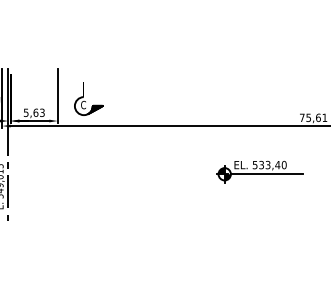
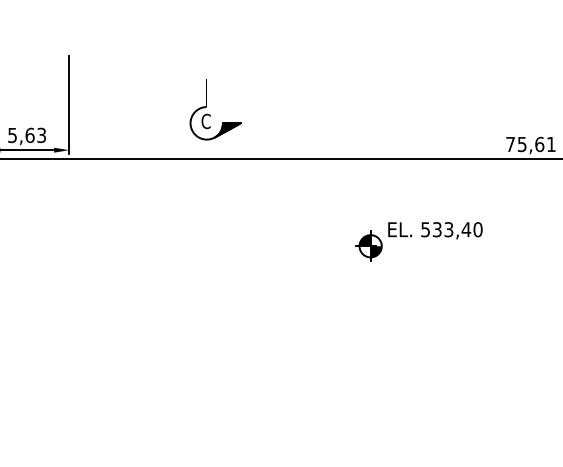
part: (88, 98) -> (215, 109), moved
line: (266, 174) -> (446, 246), removed

